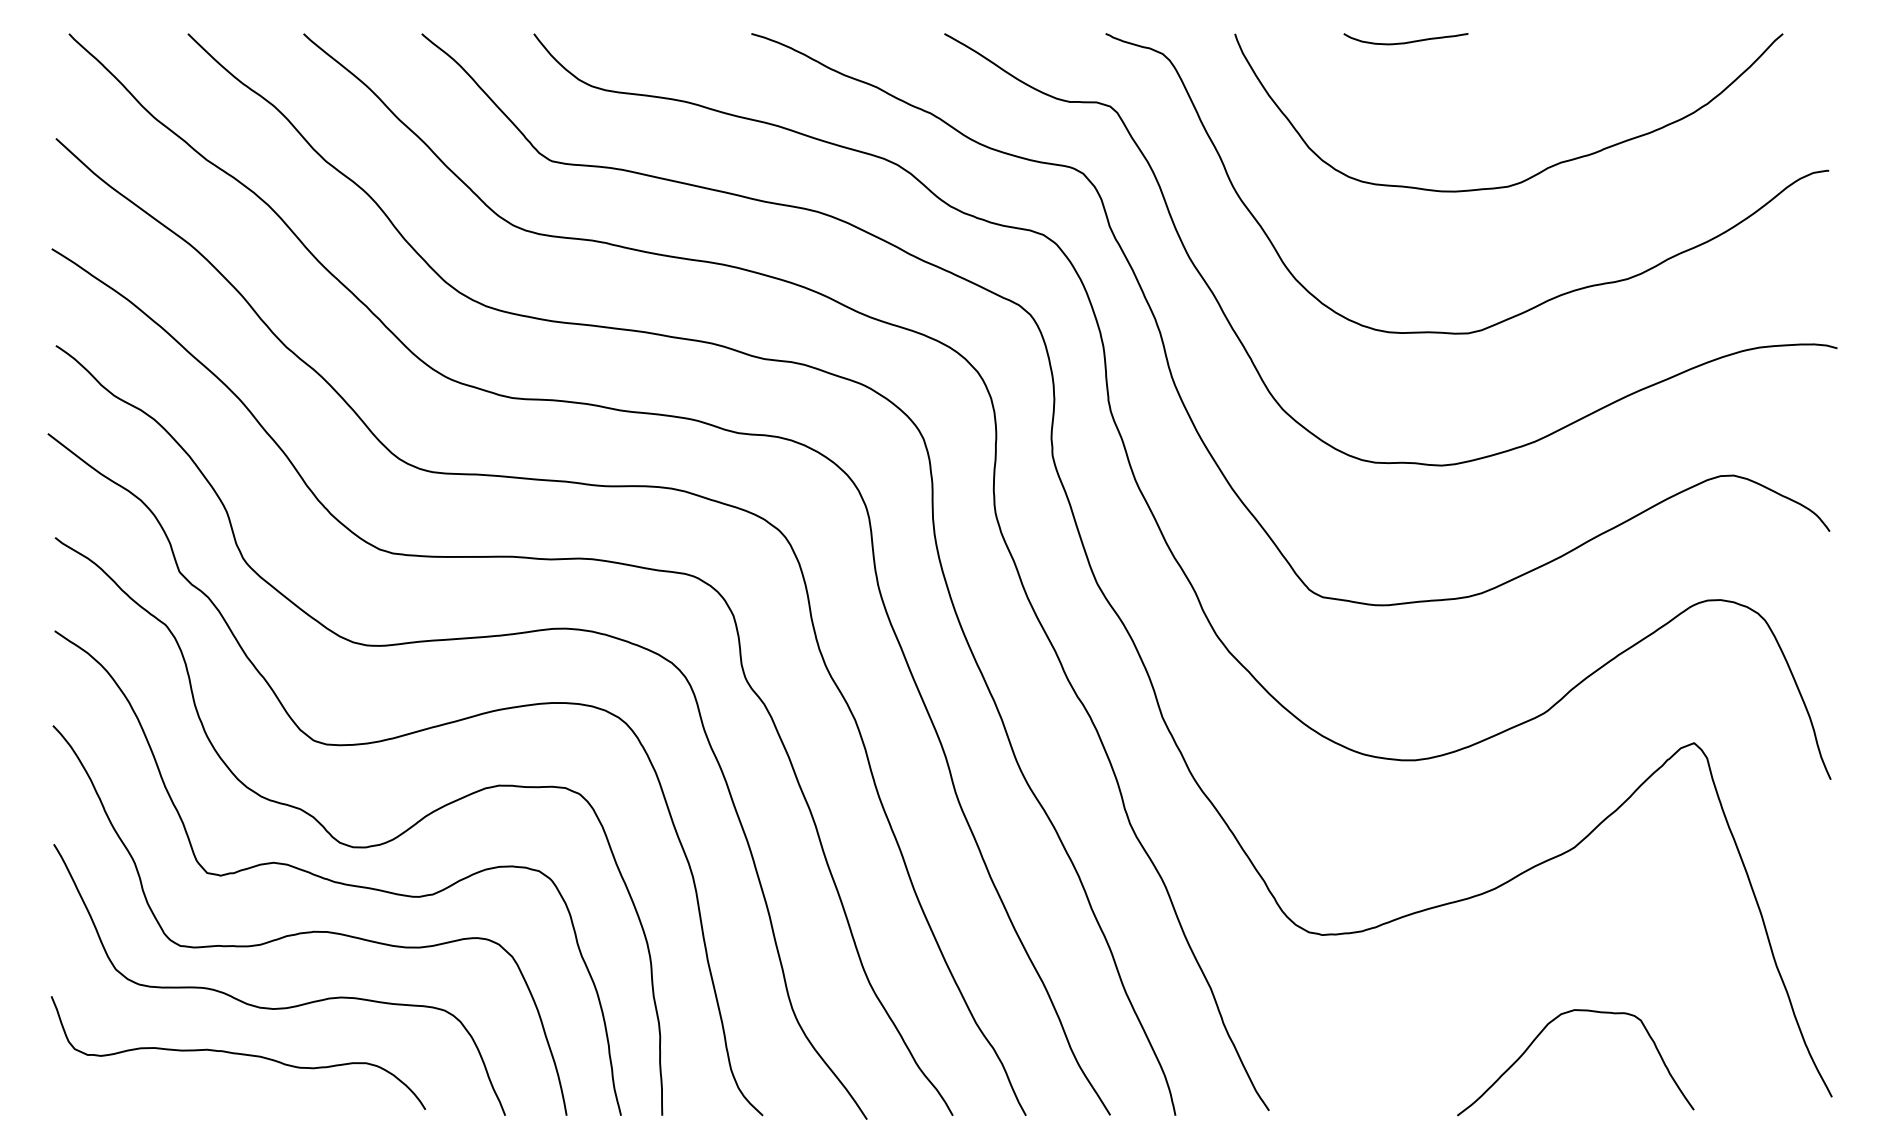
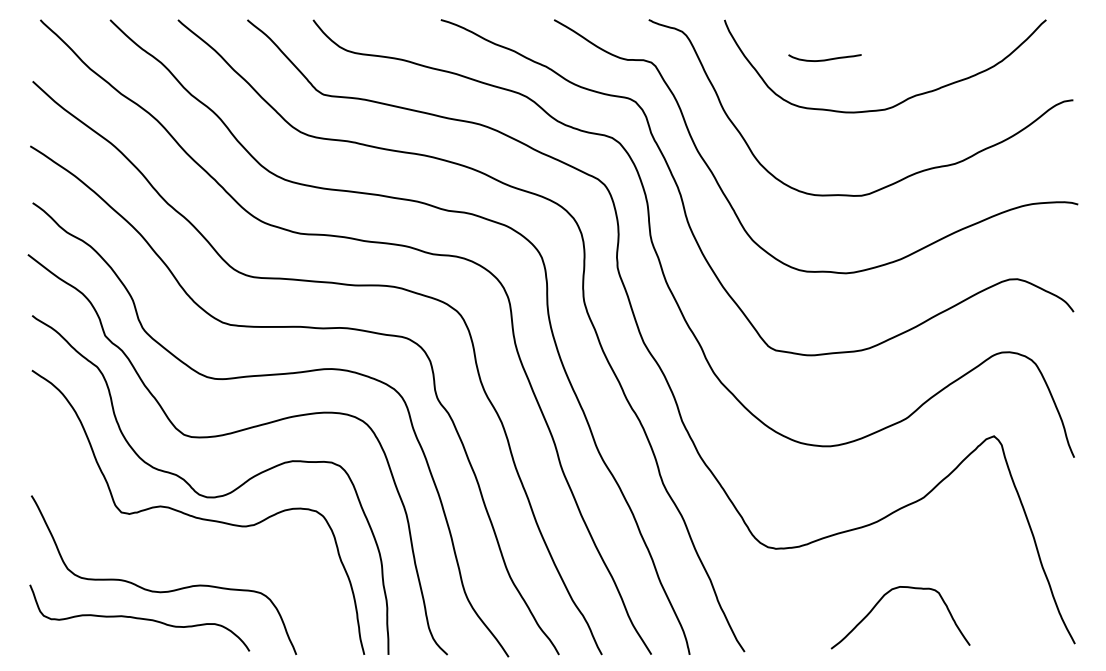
curve: (1405, 41) -> (824, 59), moved
curve: (309, 931) -> (181, 546), removed
curve: (1543, 1033) -> (881, 600), moved

